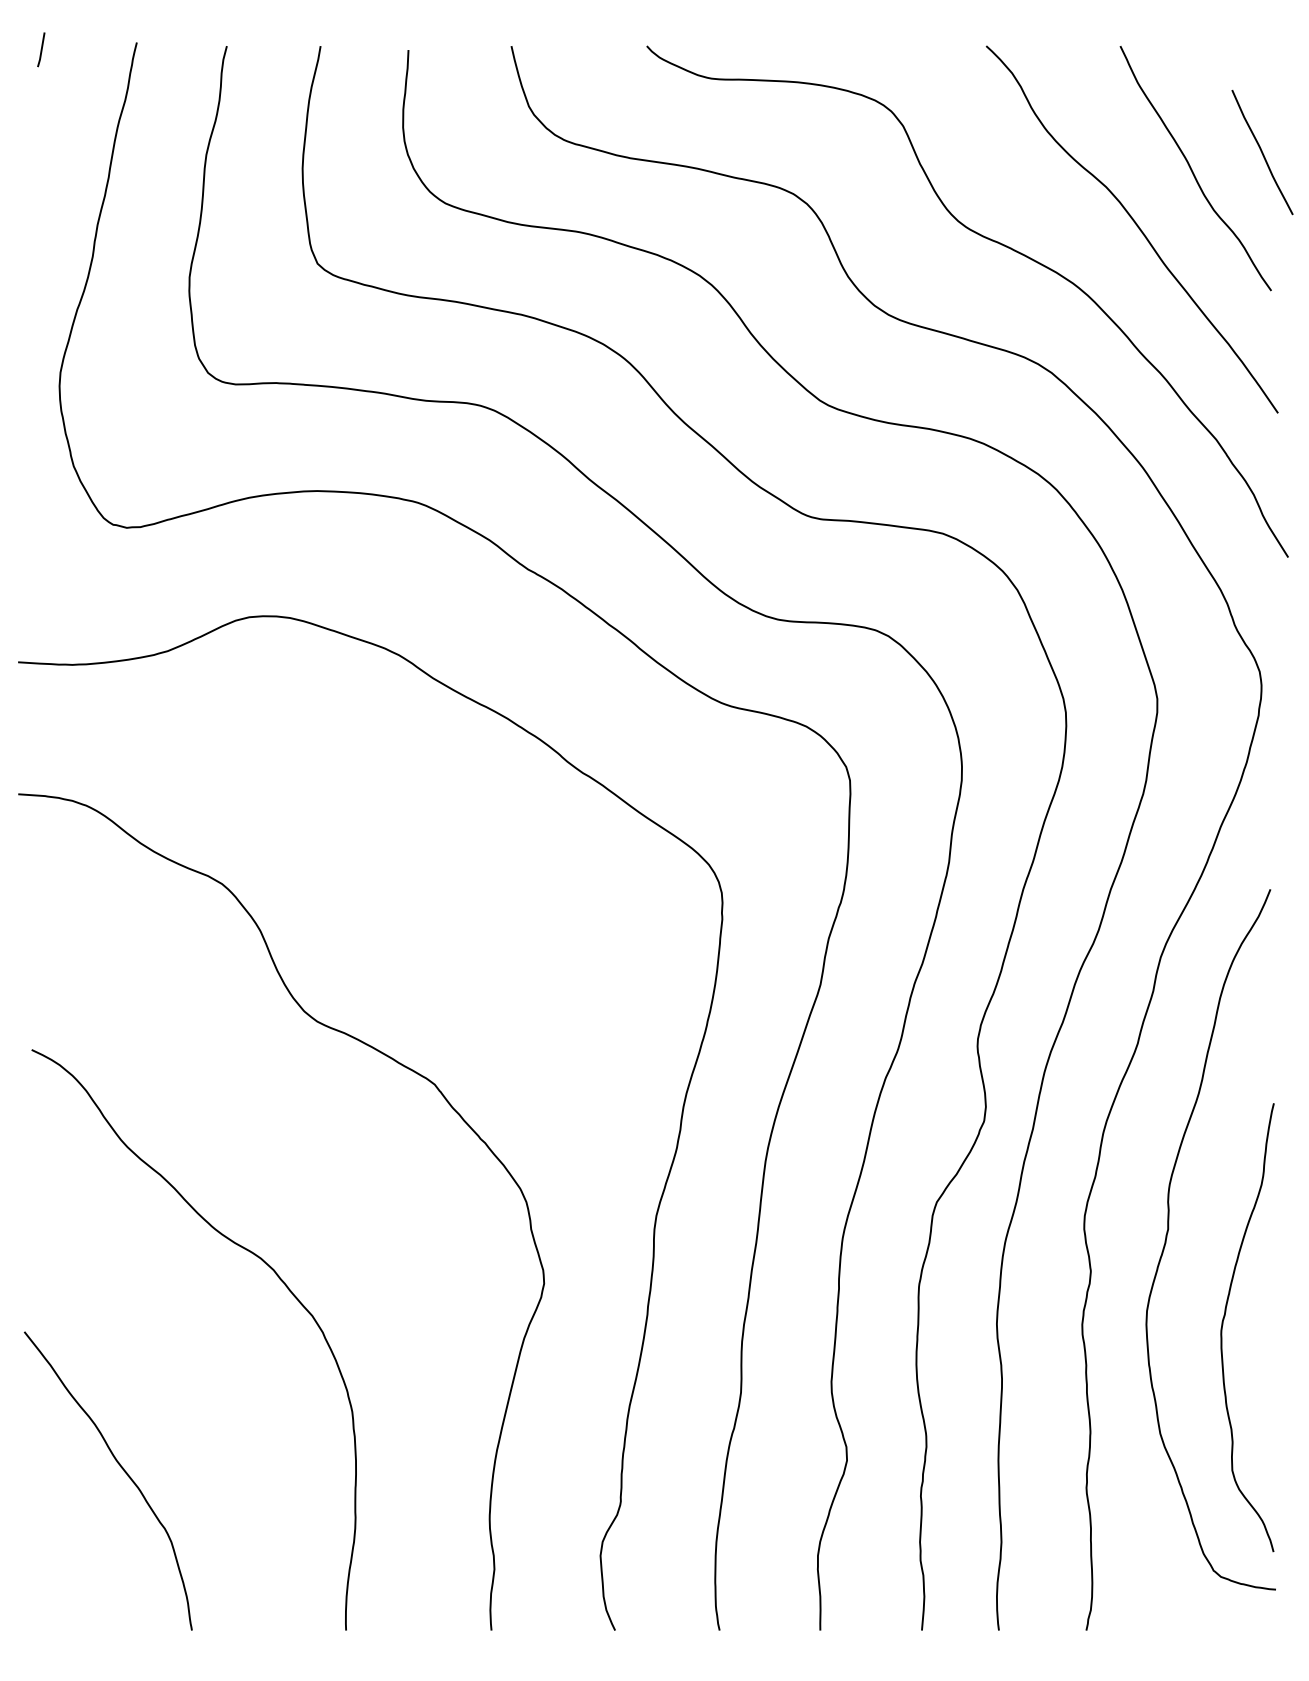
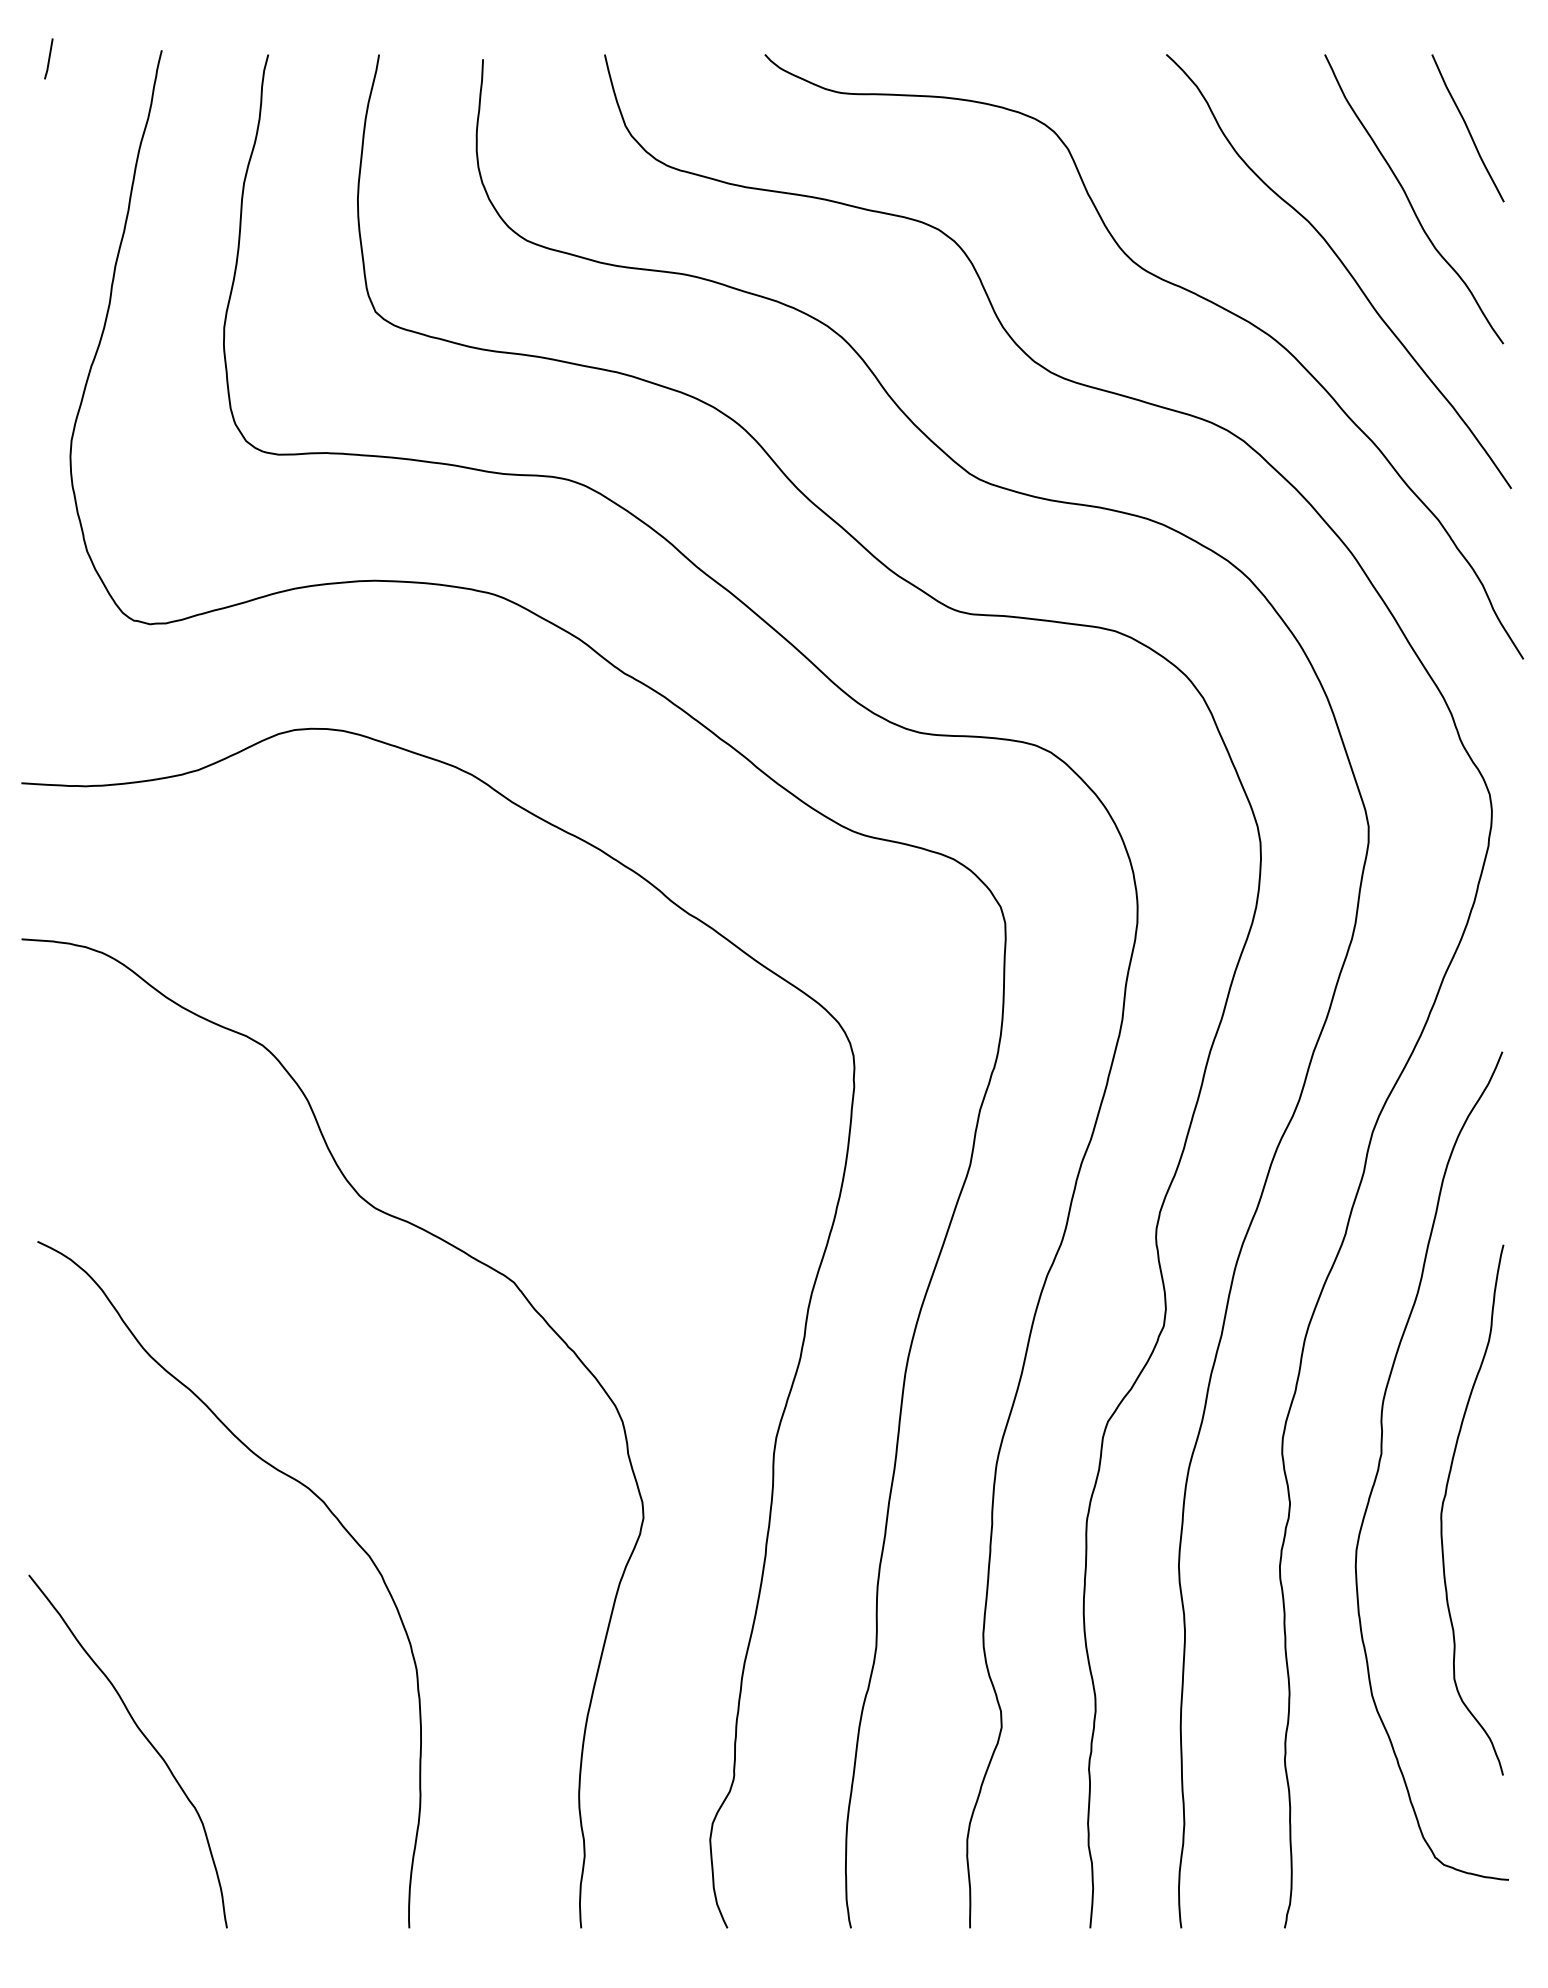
curve: (1262, 152) -> (1467, 128), moved
curve: (1223, 1326) -> (1443, 1508), moved

